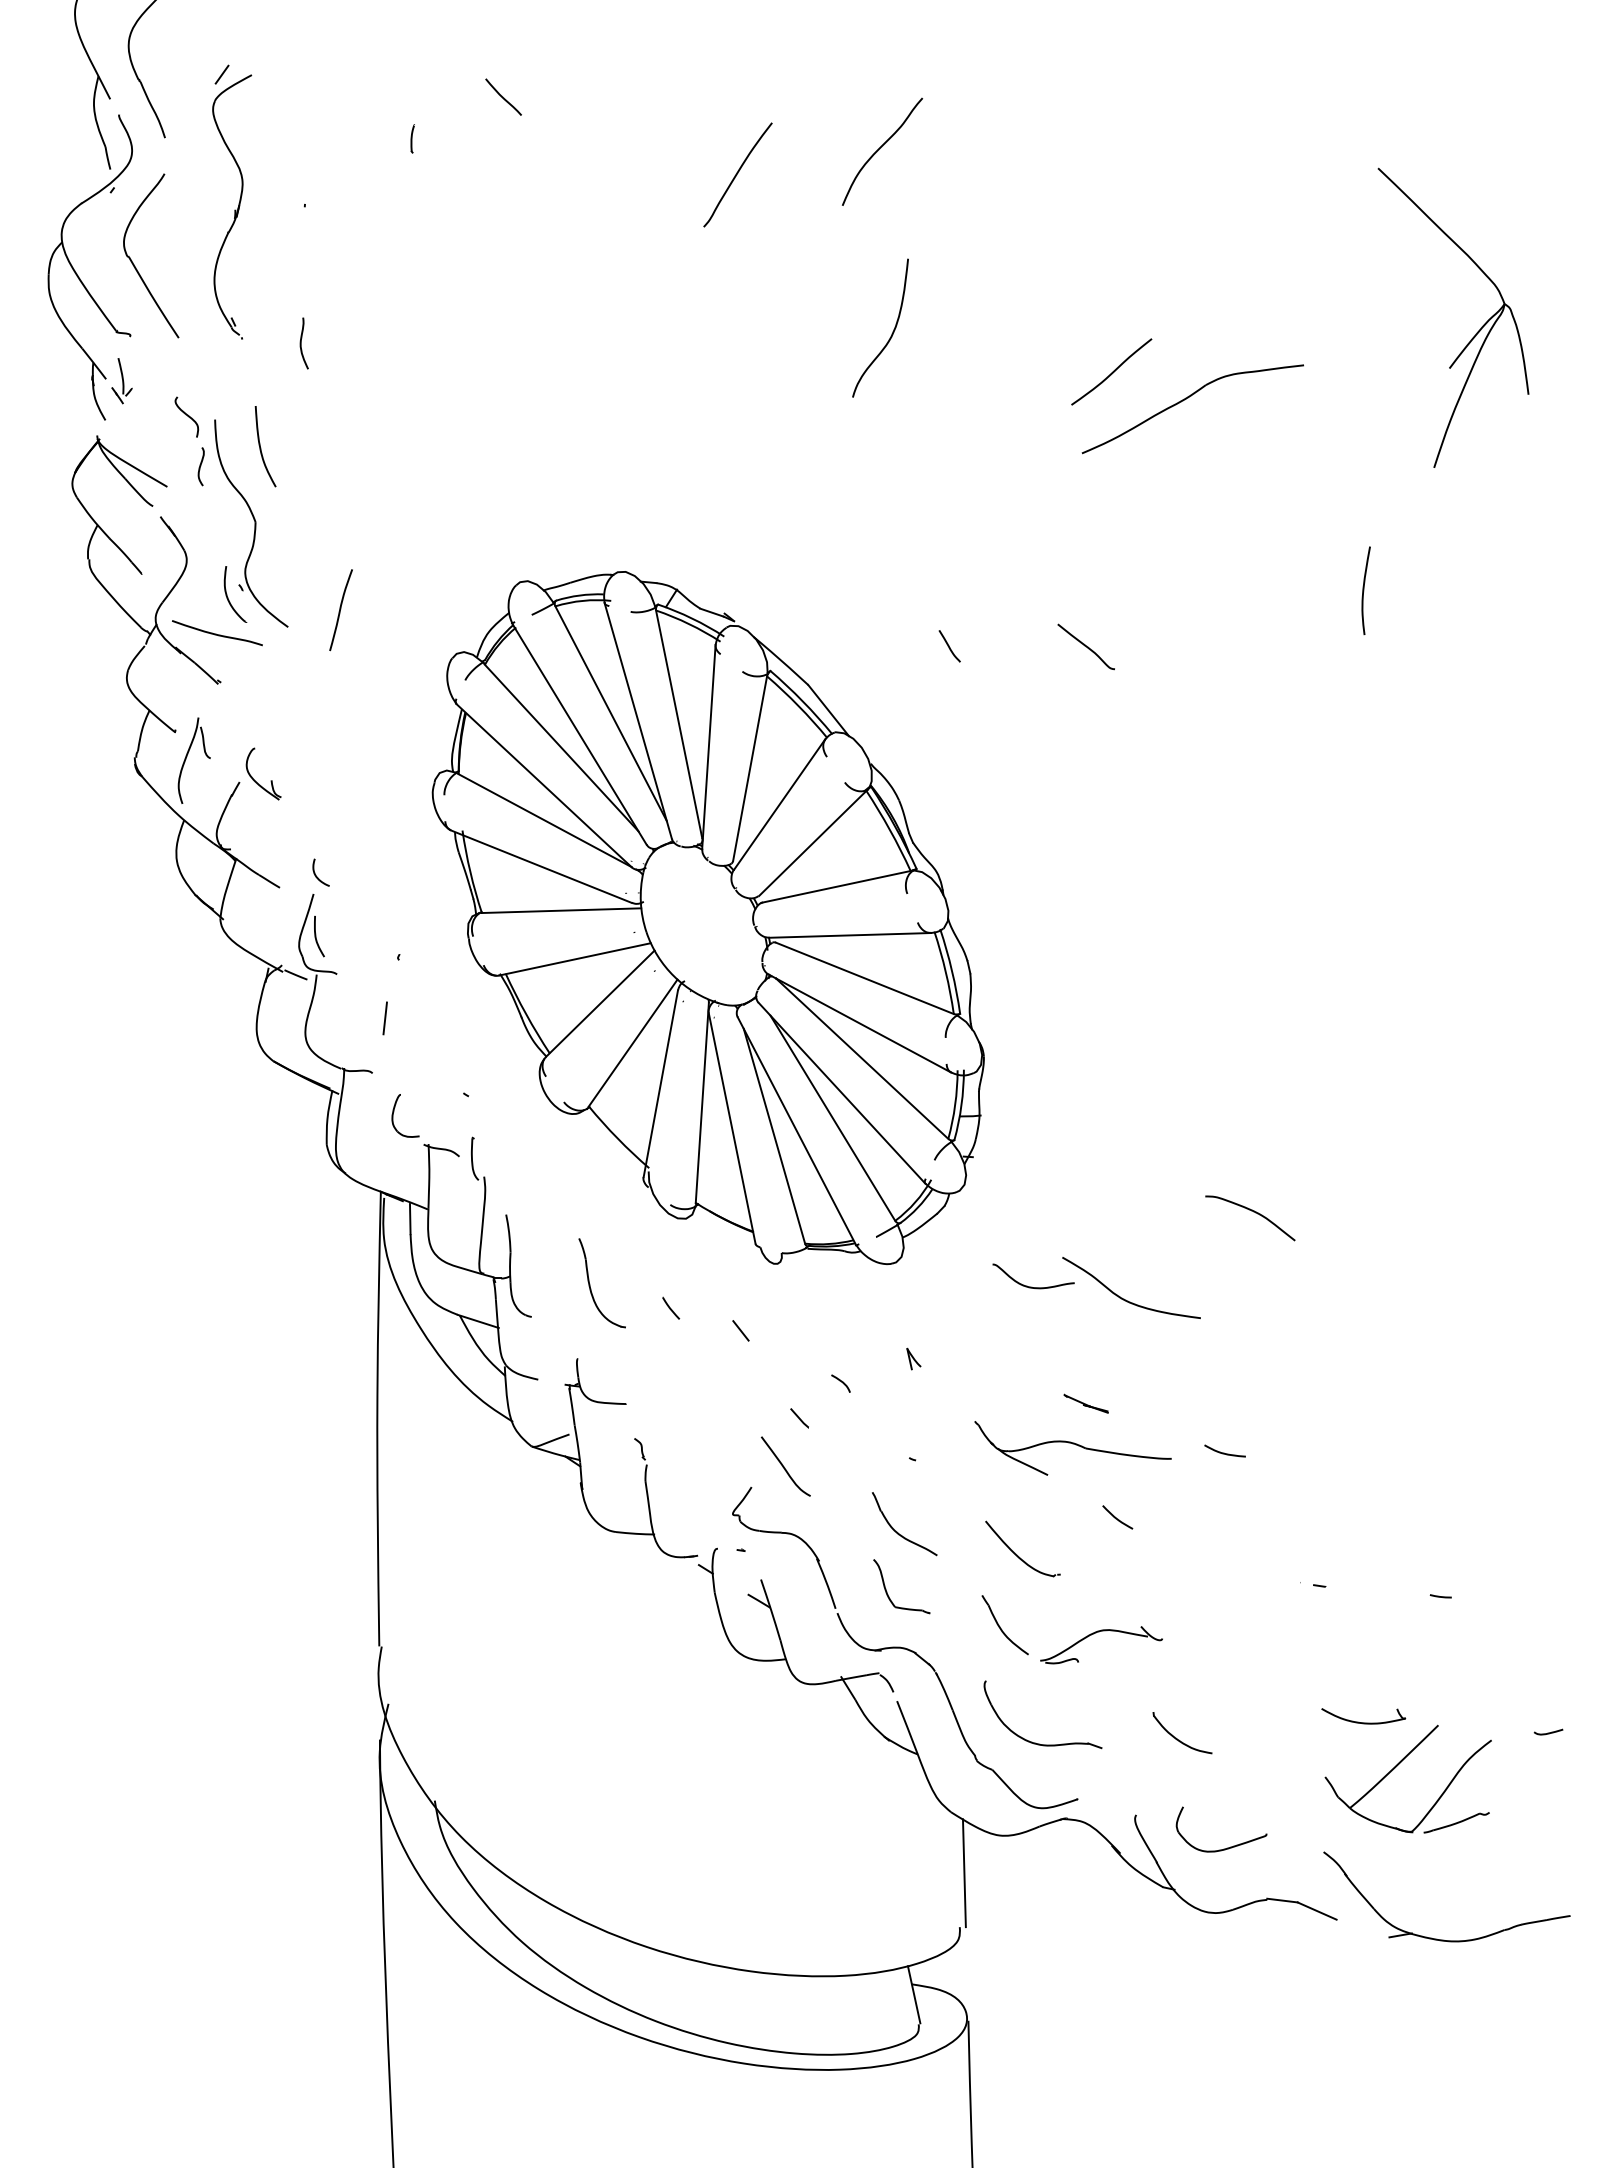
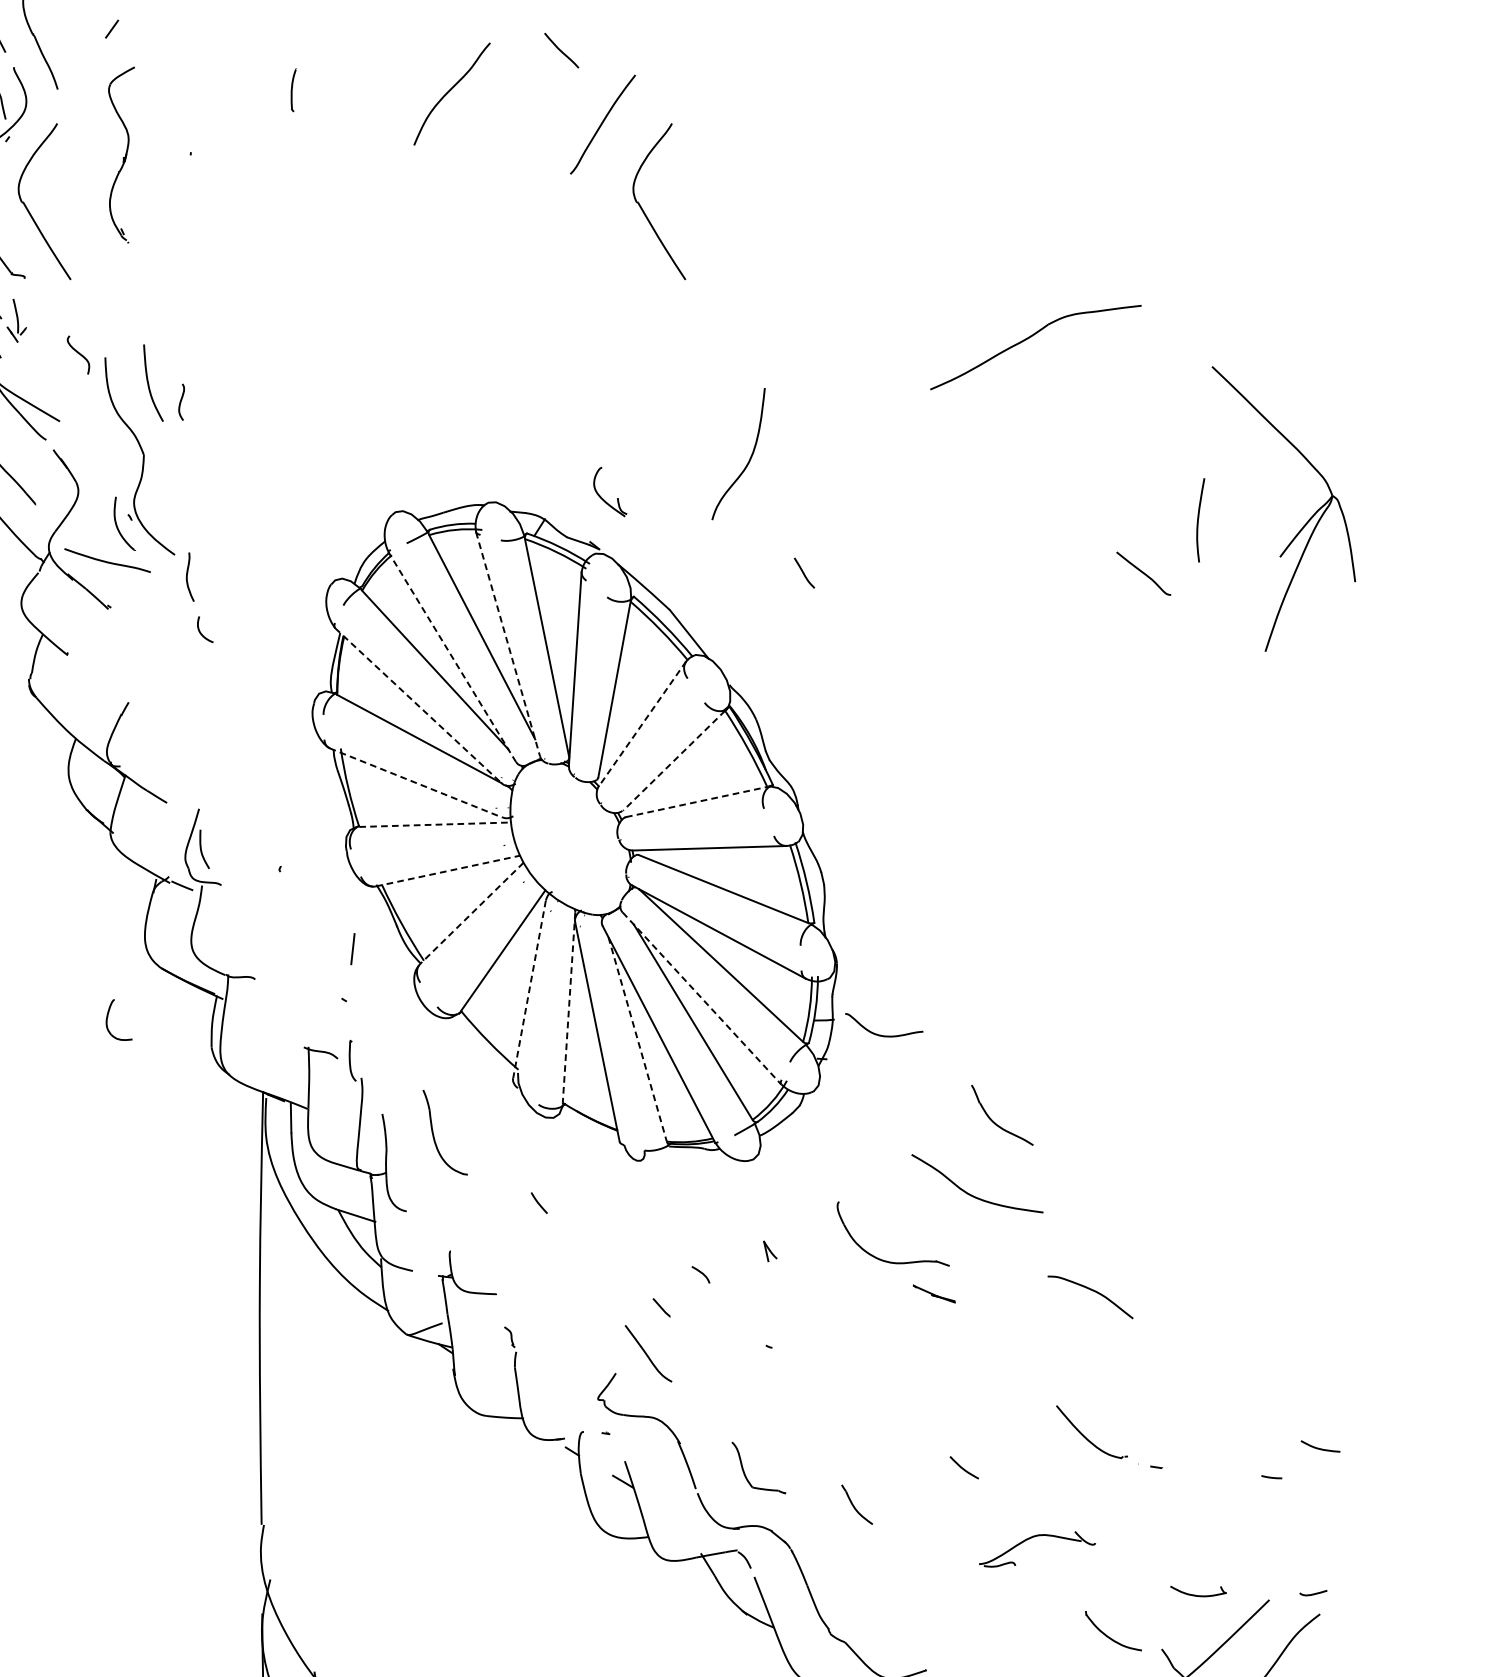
line: (503, 96) -> (561, 49), moved
part: (412, 138) -> (293, 89), size x1.6
curve: (880, 148) -> (450, 90), moved
part: (232, 206) -> (121, 154), size x0.7
part: (782, 267) -> (645, 212), added
part: (1476, 332) -> (1305, 522), moved
curve: (891, 333) -> (749, 459), moved
curve: (301, 343) -> (187, 577), moved
curve: (1112, 371) -> (959, 311), removed
curve: (200, 466) -> (180, 402), moved
curve: (340, 610) -> (224, 539), removed
curve: (1085, 646) -> (1143, 573), moved
line: (638, 721) -> (508, 644), solid -> dashed
line: (579, 734) -> (452, 657), solid -> dashed
part: (186, 759) -> (78, 680), removed
part: (270, 780) -> (616, 498), moved
line: (544, 785) -> (418, 705), solid -> dashed
line: (779, 804) -> (642, 723), solid -> dashed
line: (812, 843) -> (673, 760), solid -> dashed
line: (541, 866) -> (415, 782), solid -> dashed
curve: (316, 874) -> (200, 631), moved
line: (836, 886) -> (696, 801), solid -> dashed
line: (561, 910) -> (435, 824), solid -> dashed
line: (575, 959) -> (448, 871), solid -> dashed
line: (600, 1003) -> (472, 913), solid -> dashed
line: (384, 1018) -> (352, 949), moved
line: (660, 1083) -> (529, 989), solid -> dashed
line: (842, 1093) -> (702, 998), solid -> dashed
line: (702, 1103) -> (569, 1008), solid -> dashed
part: (394, 1112) -> (108, 1016), moved
line: (774, 1136) -> (637, 1039), solid -> dashed
curve: (1253, 1212) -> (1093, 1291), moved
part: (590, 1284) -> (434, 1133), moved
curve: (1031, 1286) -> (882, 1034), moved
line: (740, 1330) -> (605, 1224), removed
part: (1072, 1448) -> (921, 1336), removed
curve: (1224, 1452) -> (1320, 1447), moved
curve: (1116, 1517) -> (963, 1467), moved
part: (897, 1531) -> (995, 1122), moved
part: (1016, 1553) -> (1085, 1436), moved
part: (1004, 1625) -> (856, 1504), size x0.7
part: (1096, 1633) -> (1032, 1538), moved
part: (1363, 1716) -> (1198, 1591), size x0.7
curve: (1548, 1732) -> (1313, 1593), moved
part: (1179, 1739) -> (1110, 1637), moved
part: (1032, 1741) -> (883, 1259), moved

